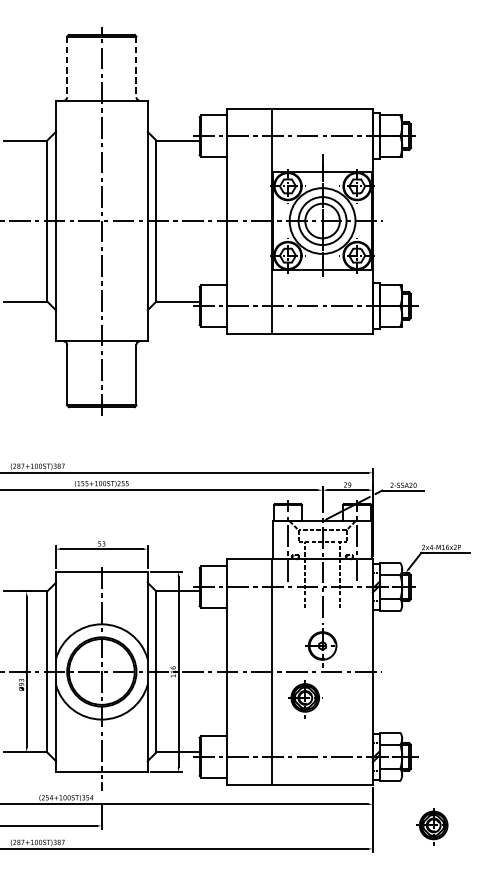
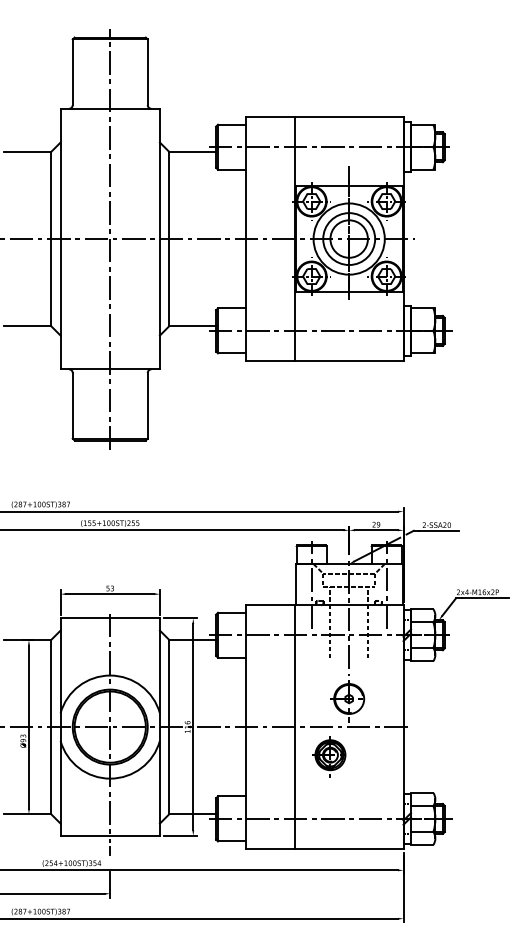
line: (66, 67) -> (72, 72), dashed -> solid
line: (136, 67) -> (147, 72), dashed -> solid
part: (432, 826) -> (468, 894), removed

